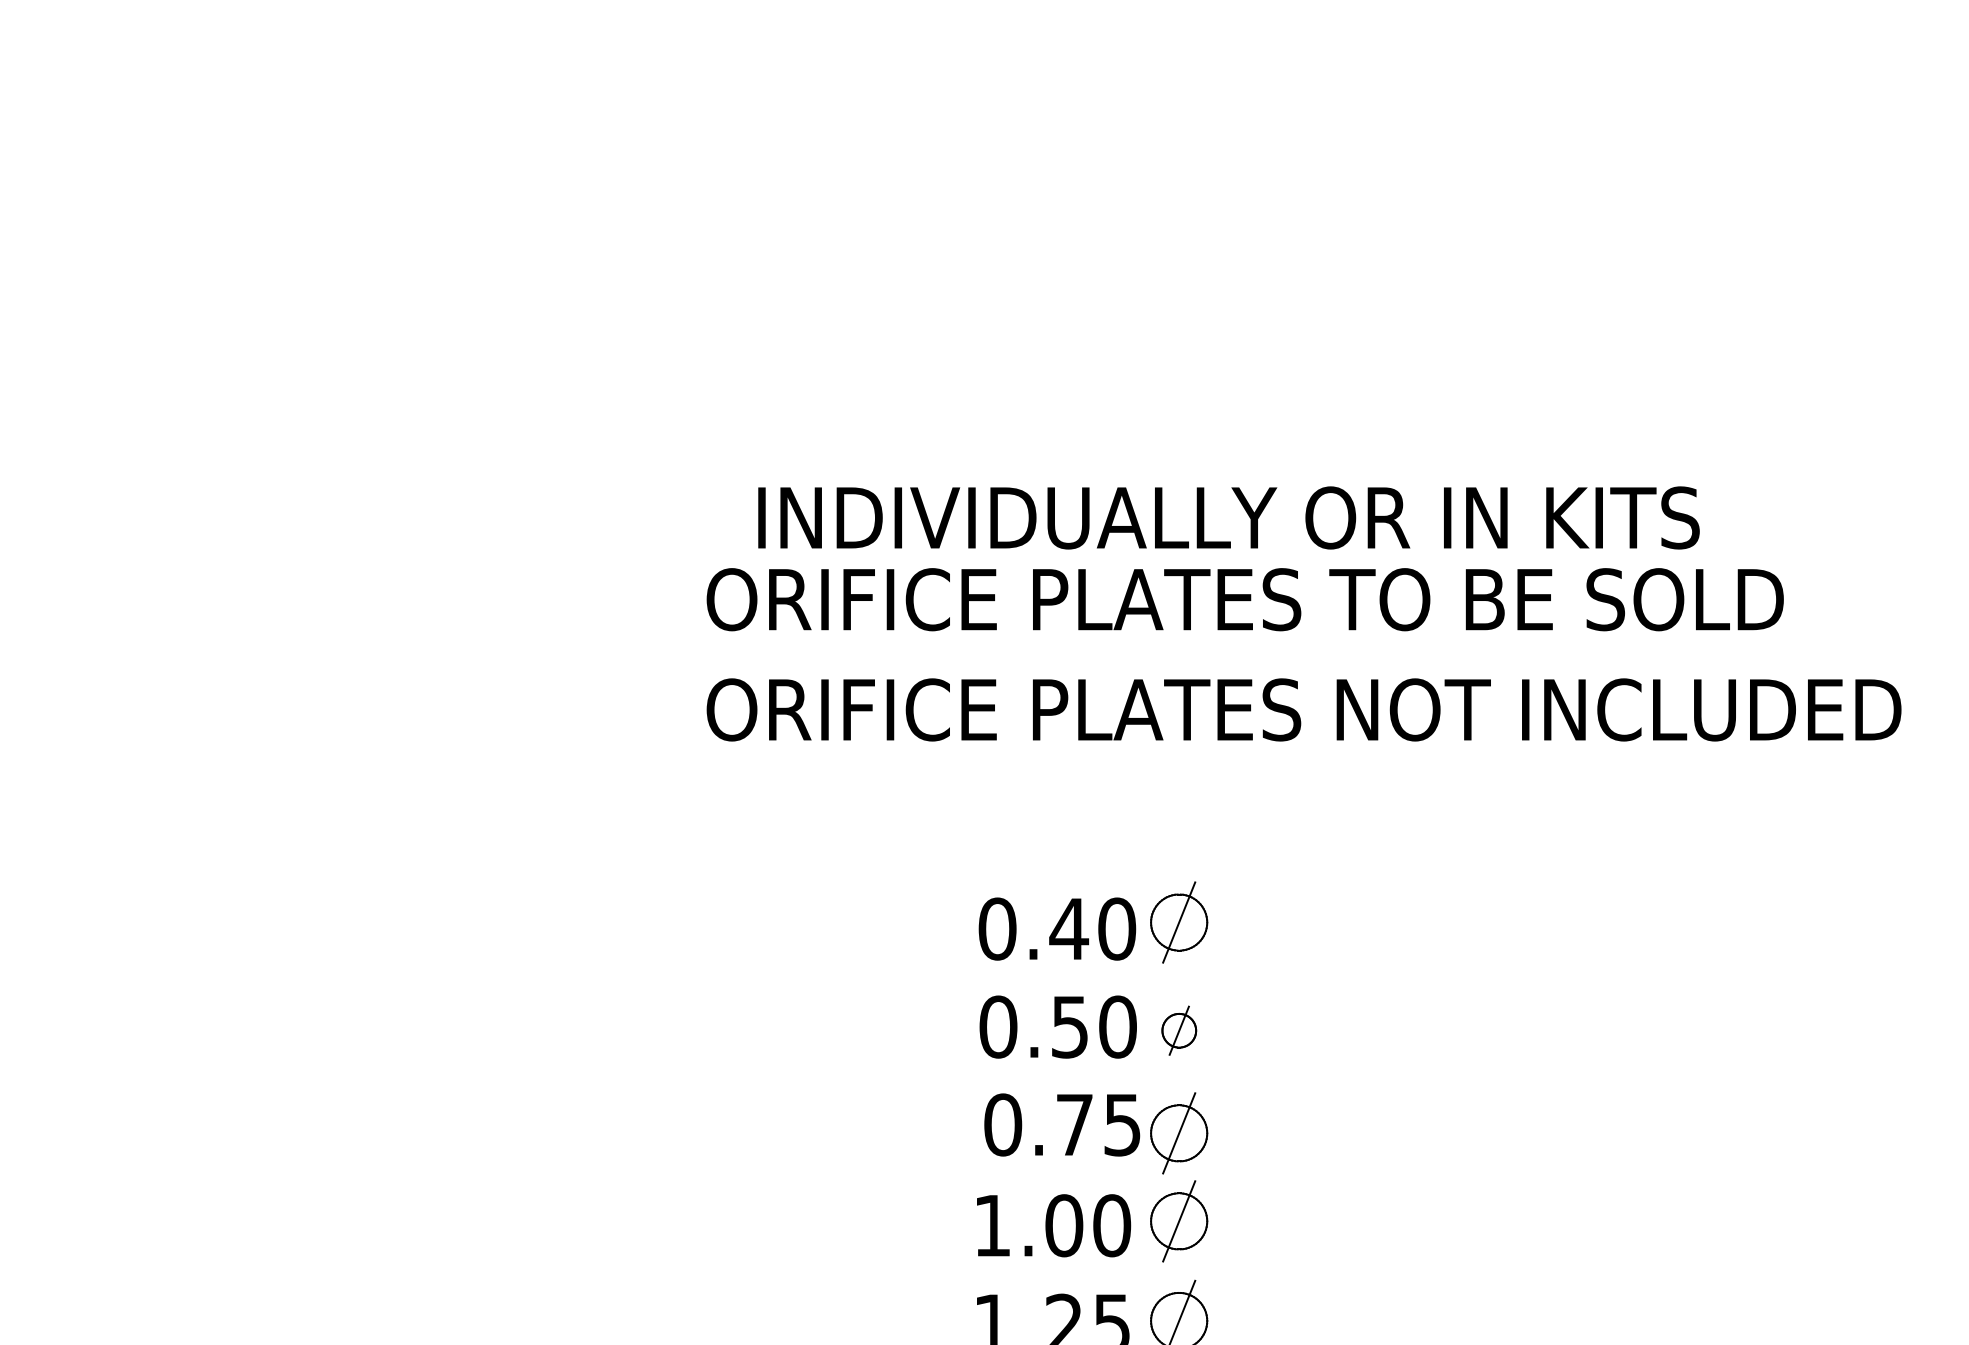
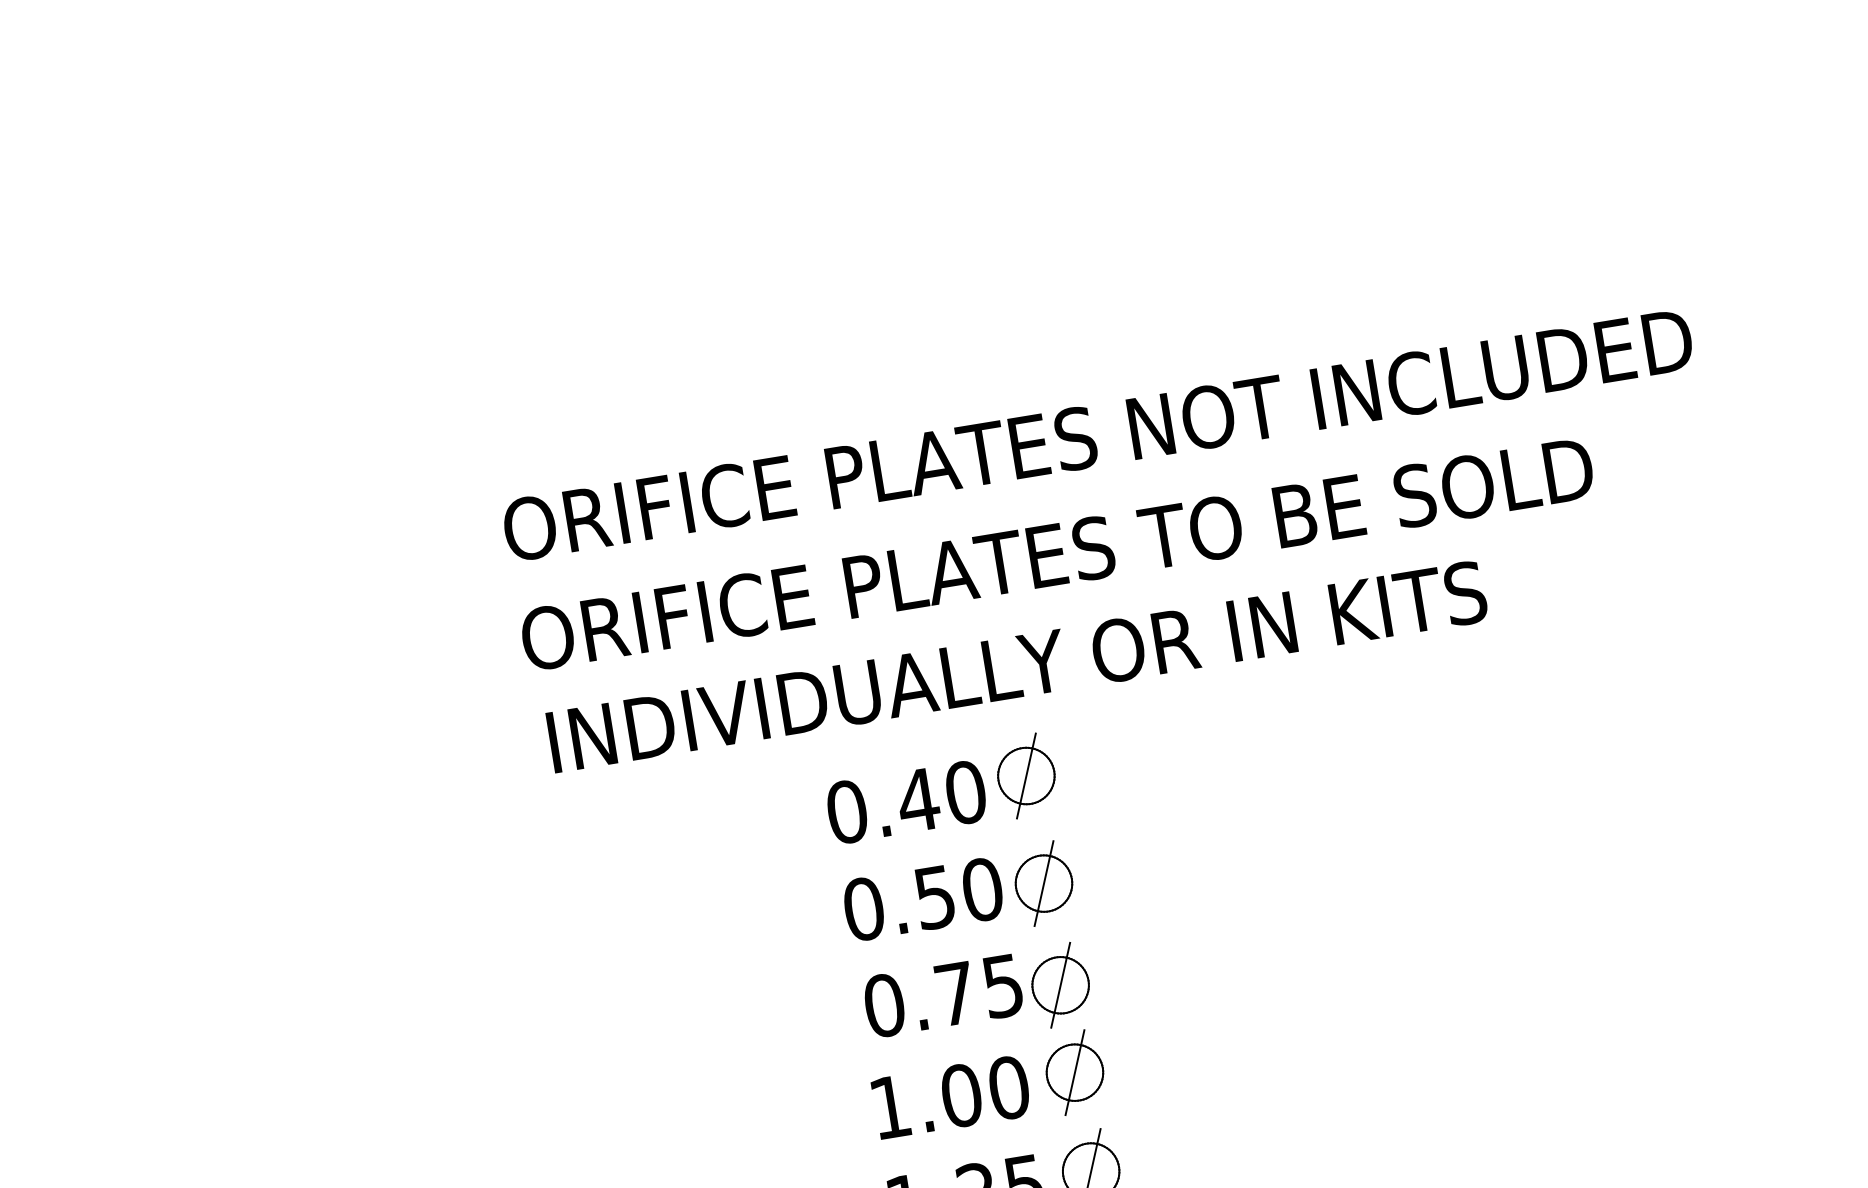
text: (1228, 517) -> (1016, 666), moved
text: (1615, 599) -> (1407, 384), ORIFICE PLATES TO BE SOLD -> ORIFICE PLATES NOT INCLUDED
text: (1615, 709) -> (1424, 493), ORIFICE PLATES NOT INCLUDED -> ORIFICE PLATES TO BE SOLD
part: (1179, 1030) -> (1044, 883), size x1.67

